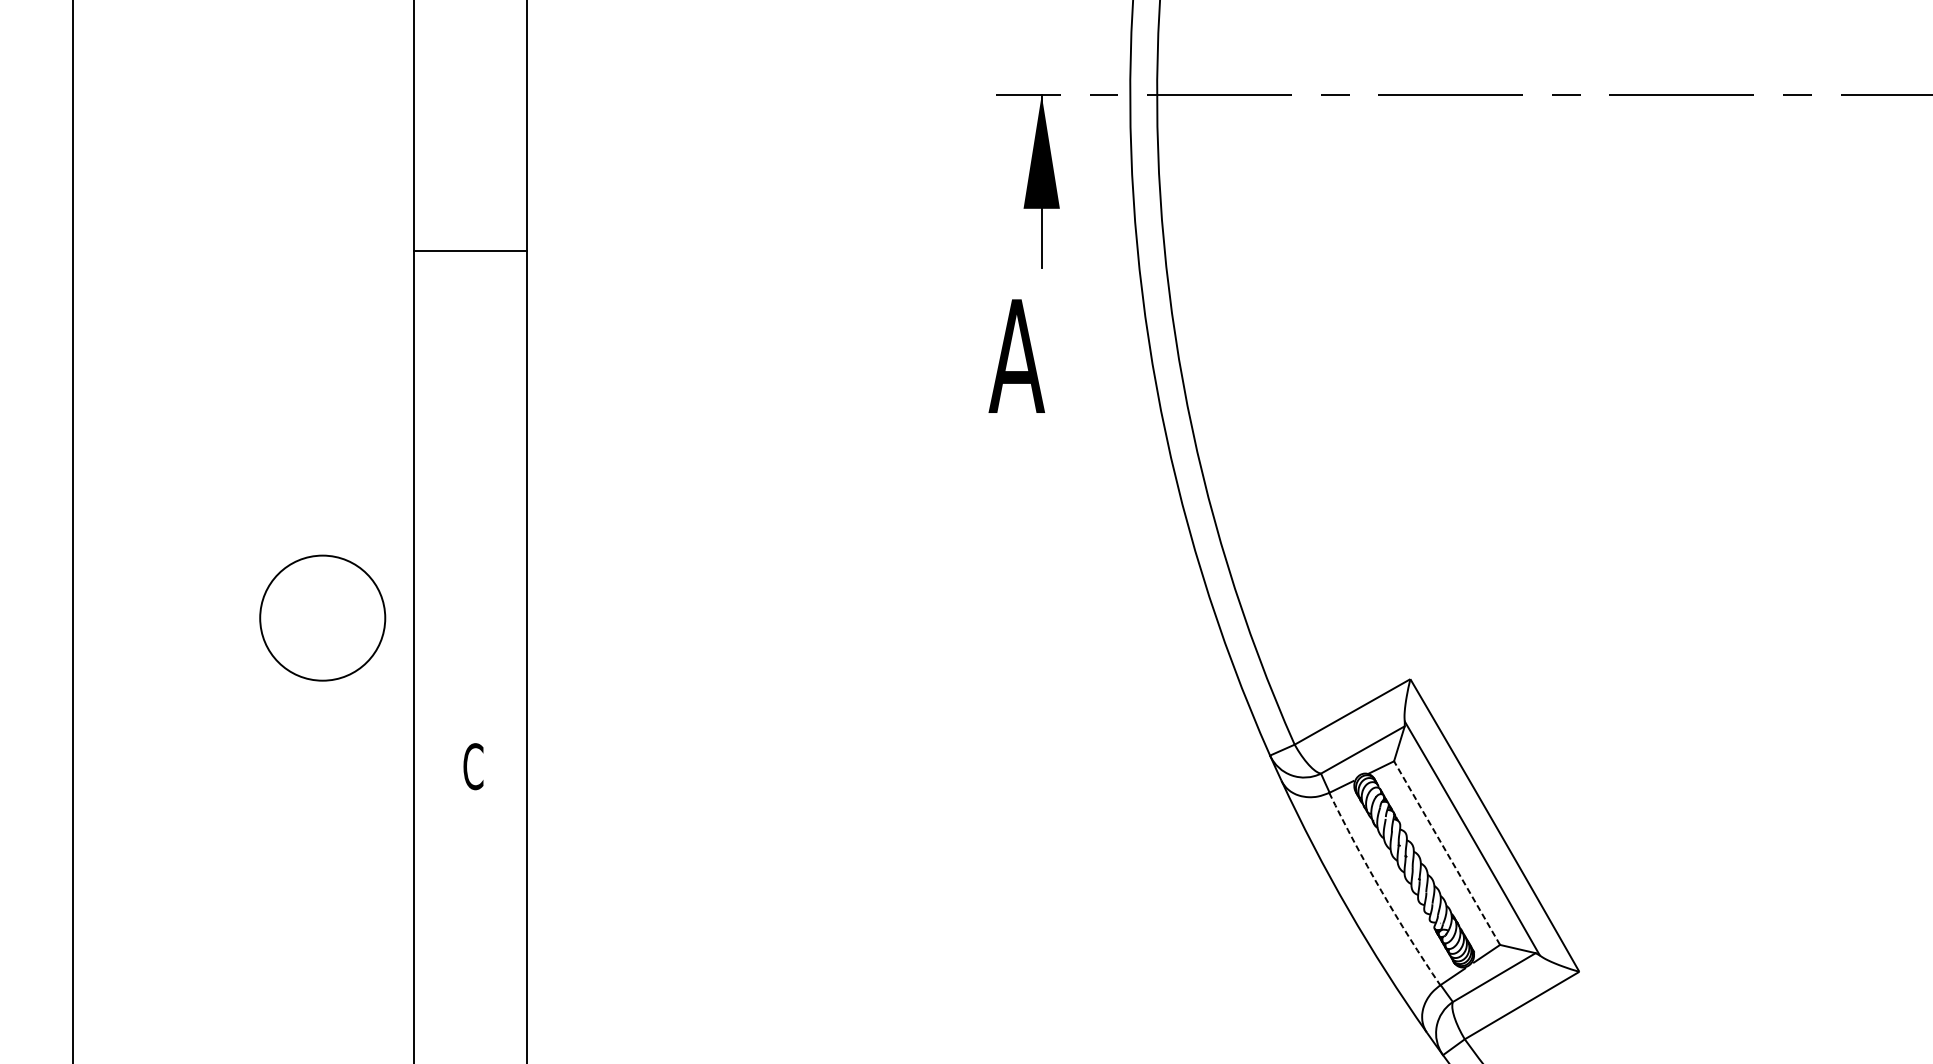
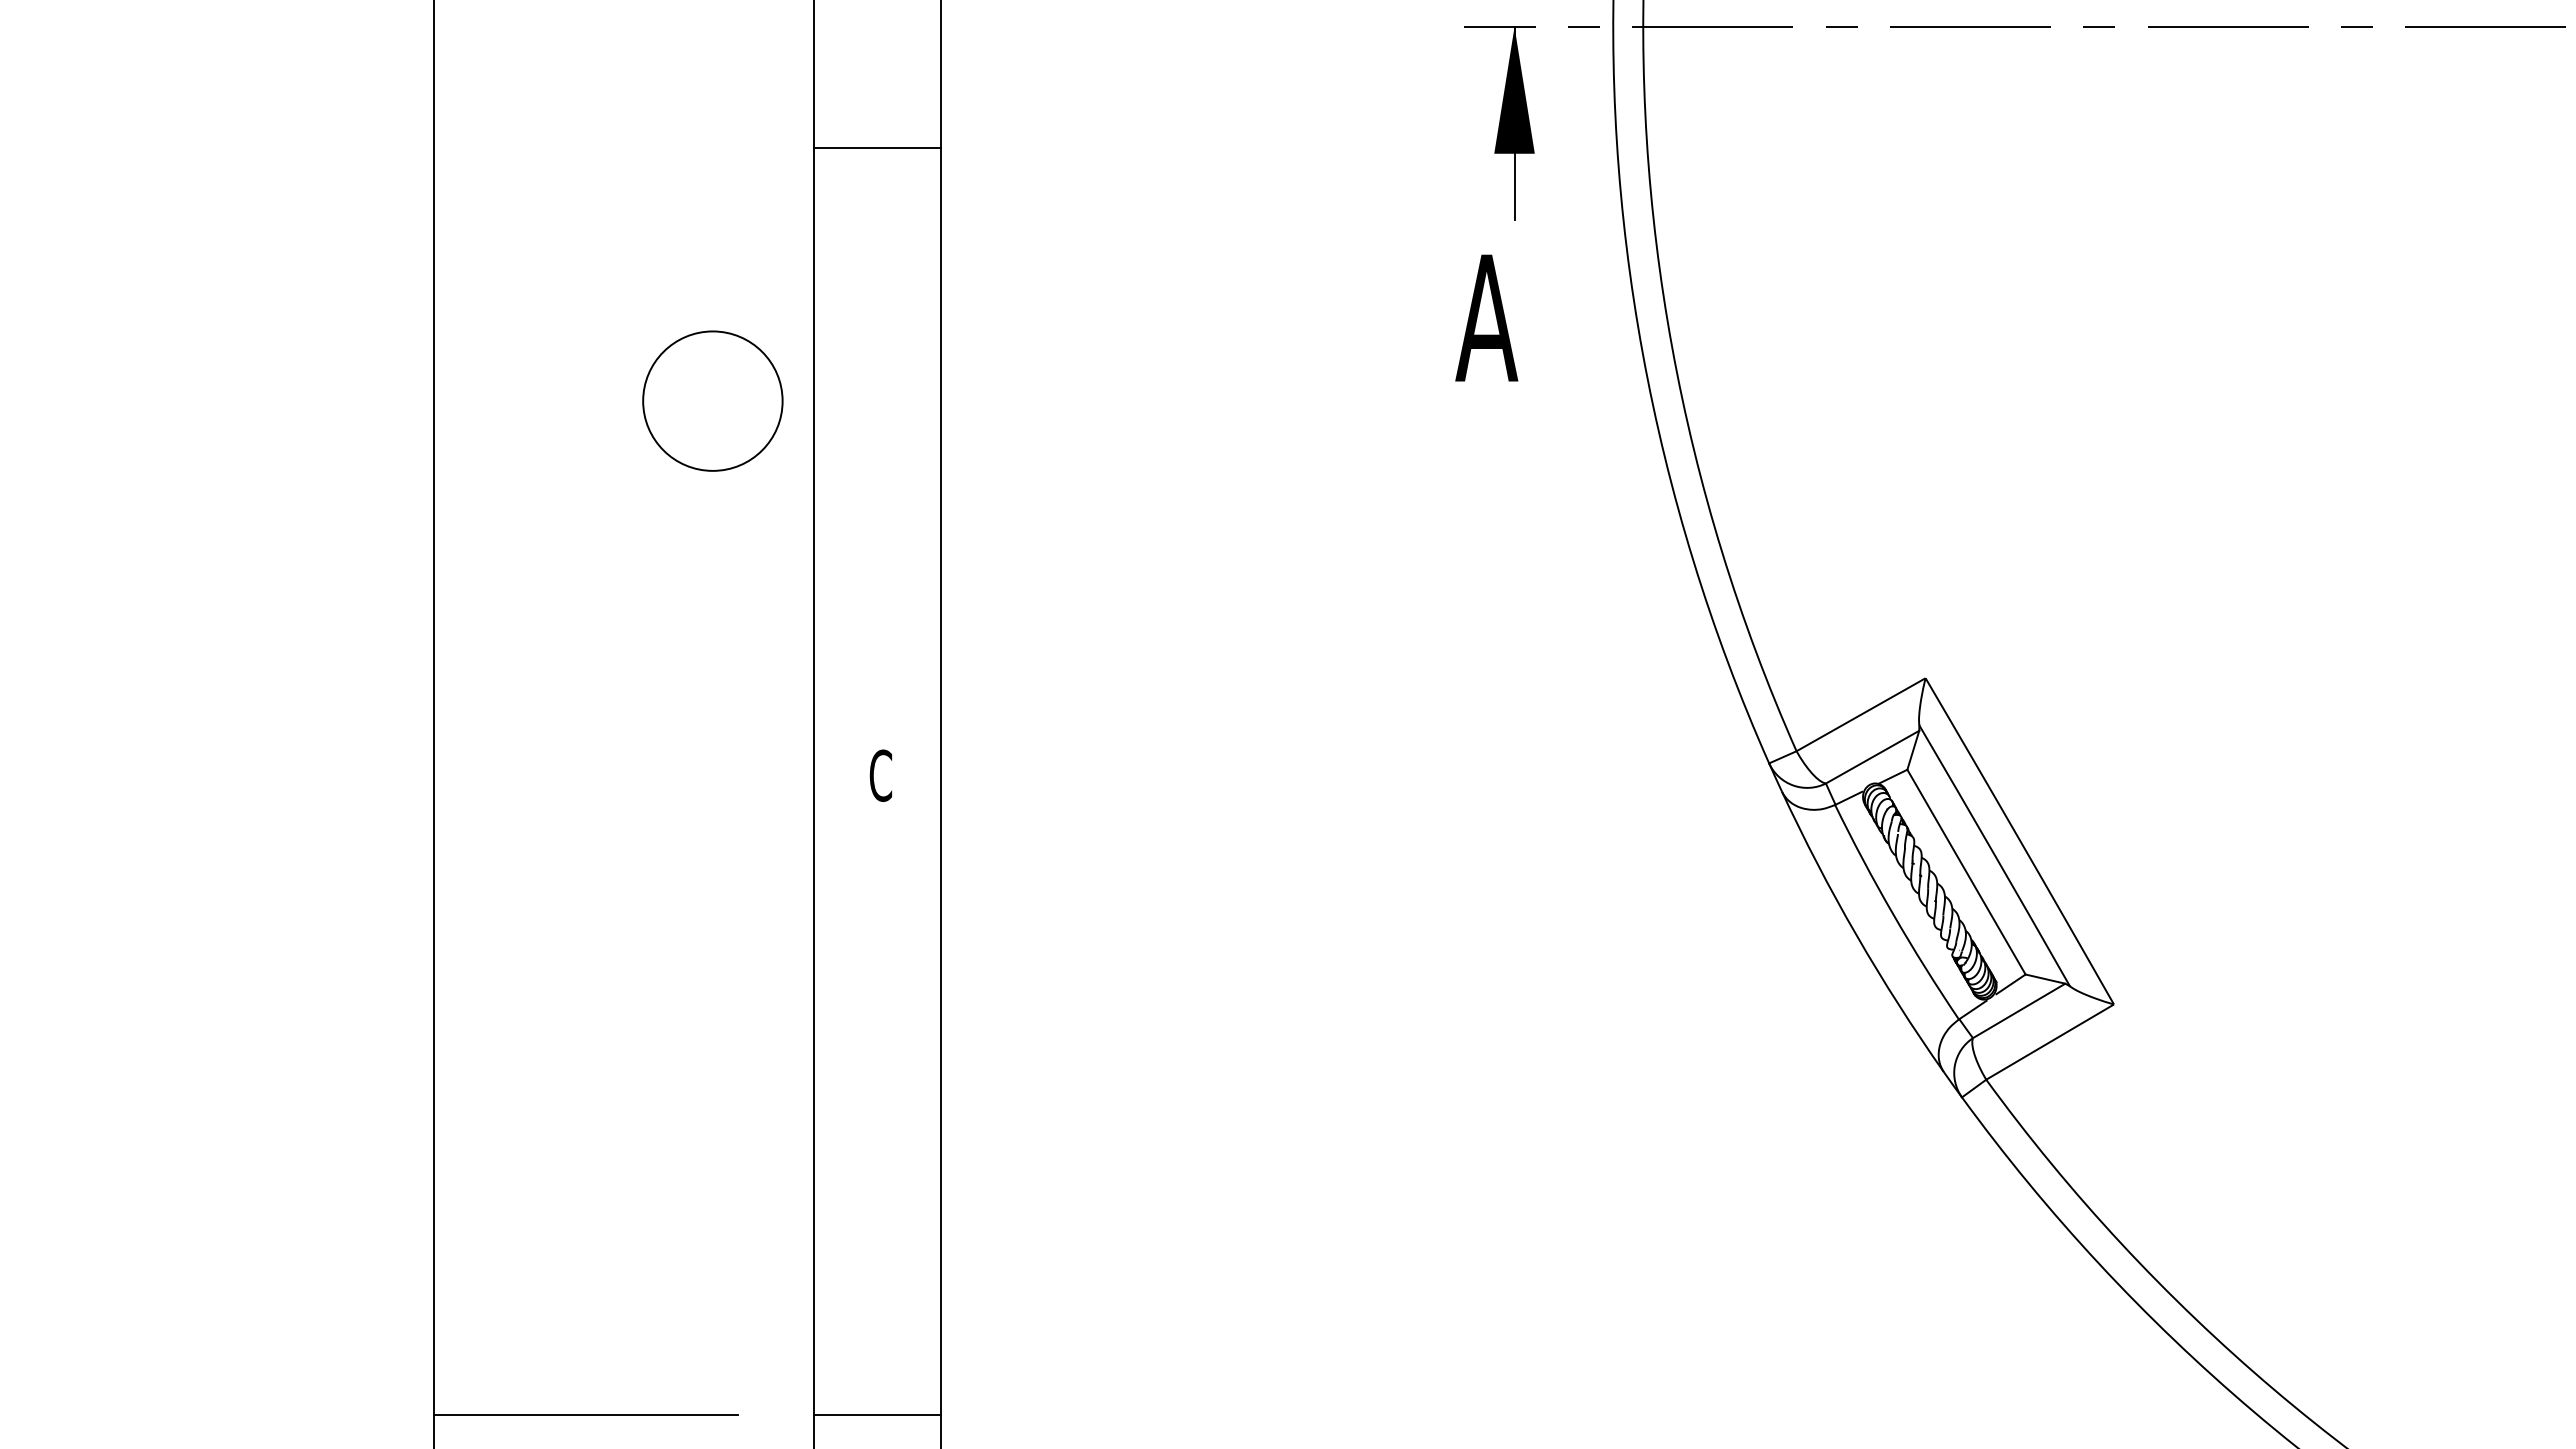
line: (470, 250) -> (877, 147), moved
circle: (322, 617) -> (712, 400), moved
line: (1447, 852) -> (1966, 871), dashed -> solid
arc: (1381, 891) -> (1893, 914), dashed -> solid

